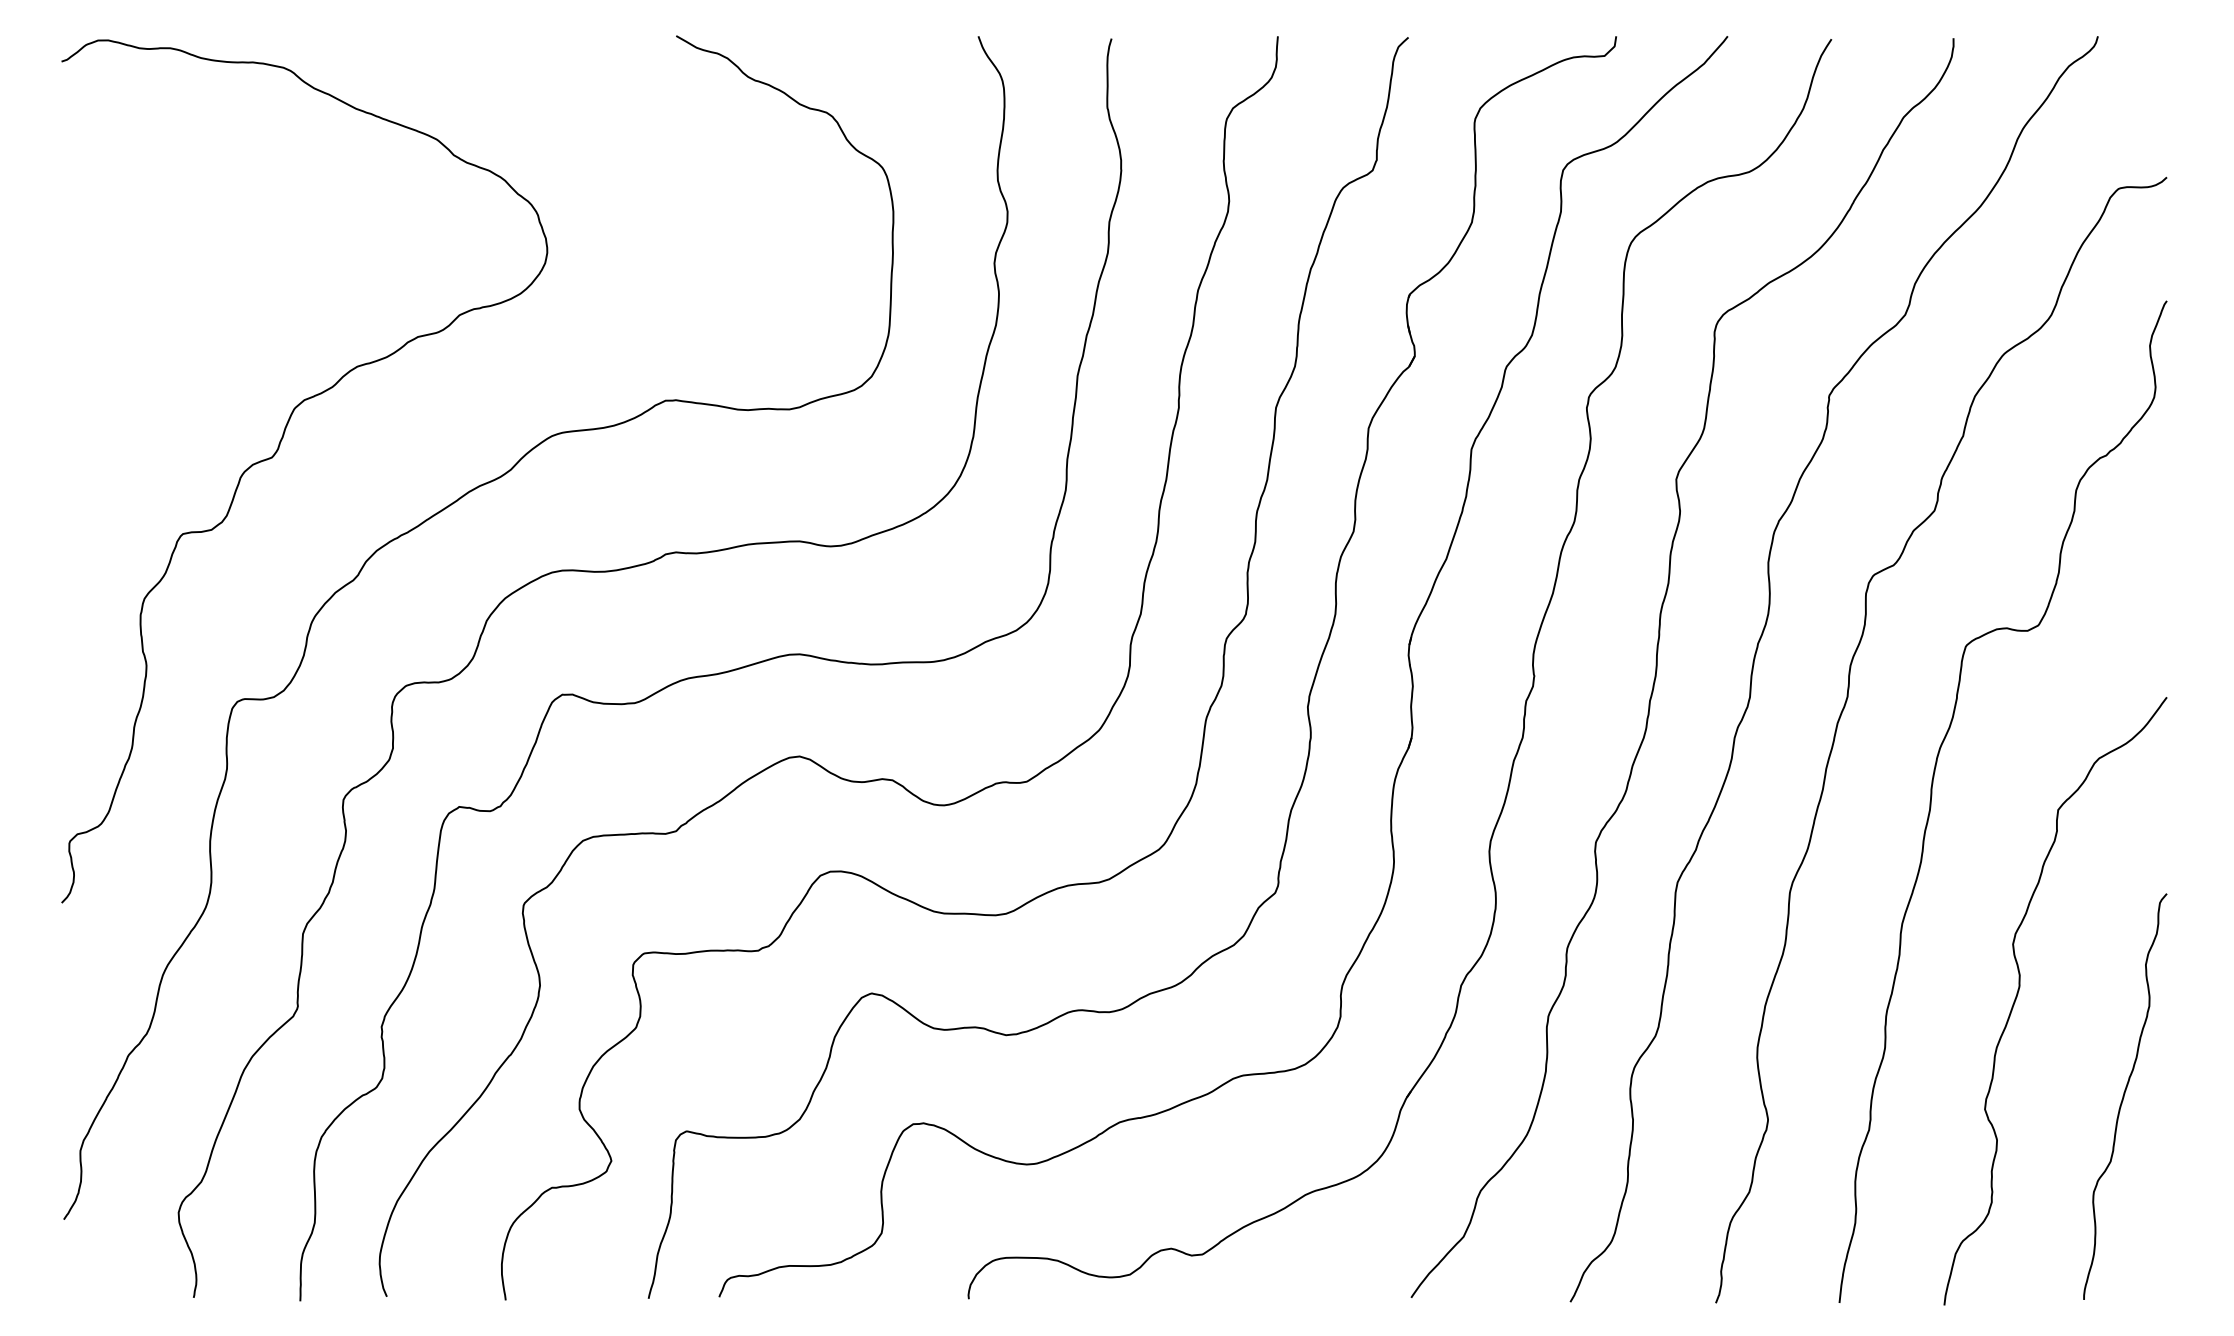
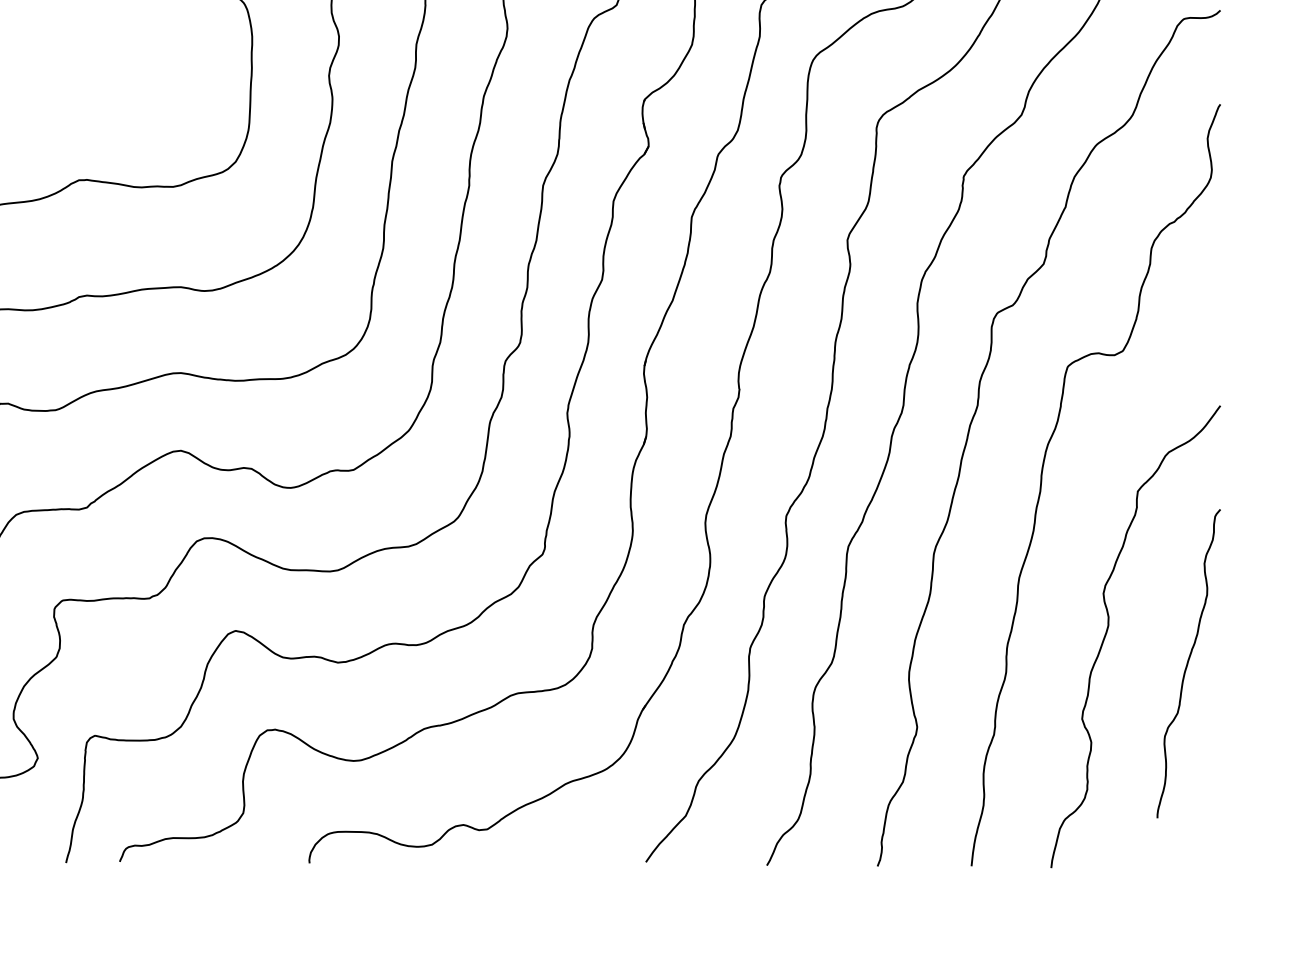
curve: (2124, 1096) -> (1188, 663), moved

